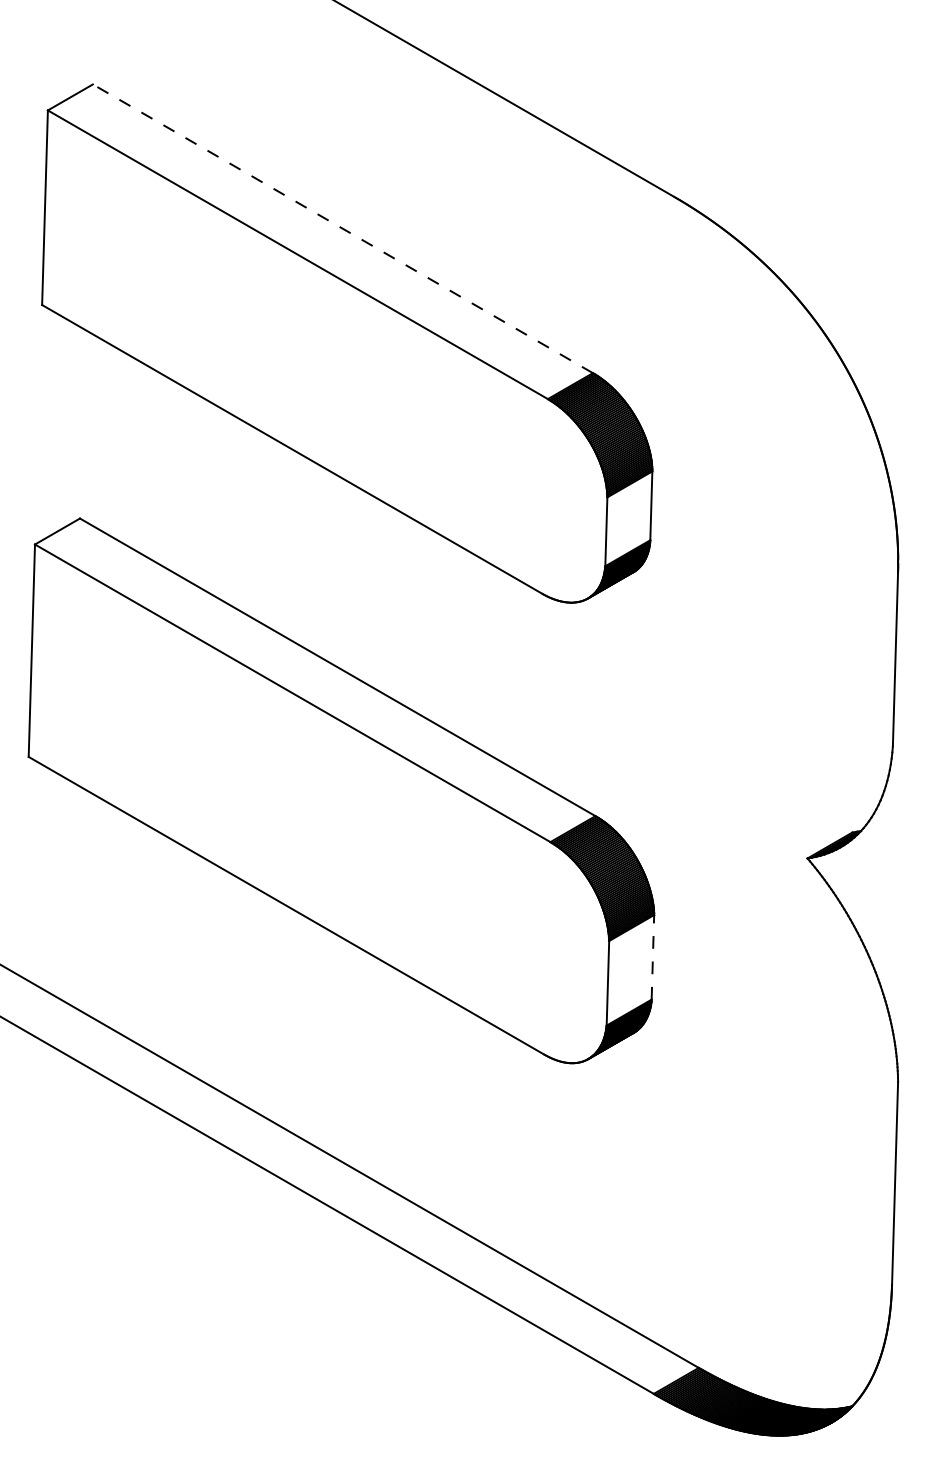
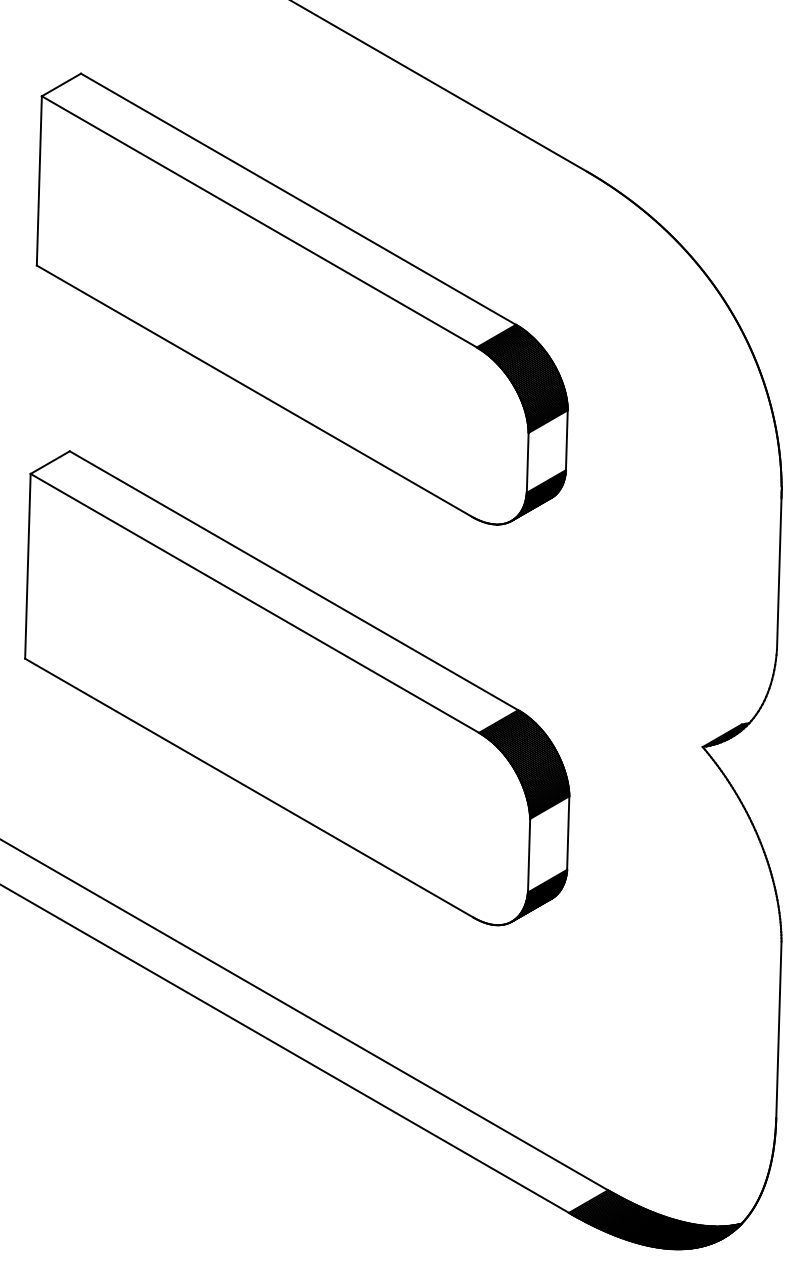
line: (342, 228) -> (298, 198), dashed -> solid
line: (652, 956) -> (567, 832), dashed -> solid

